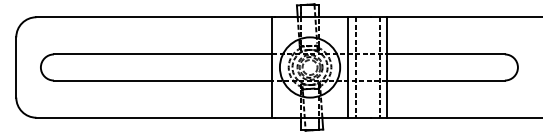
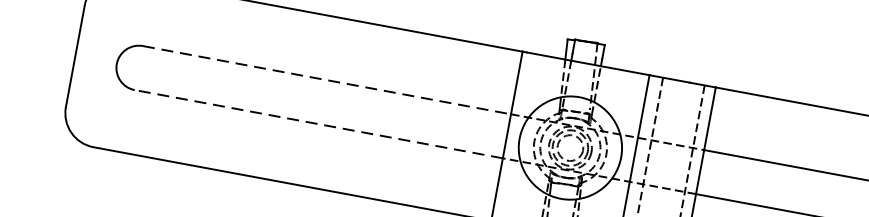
line: (163, 54) -> (327, 80), solid -> dashed
line: (162, 80) -> (317, 123), solid -> dashed

